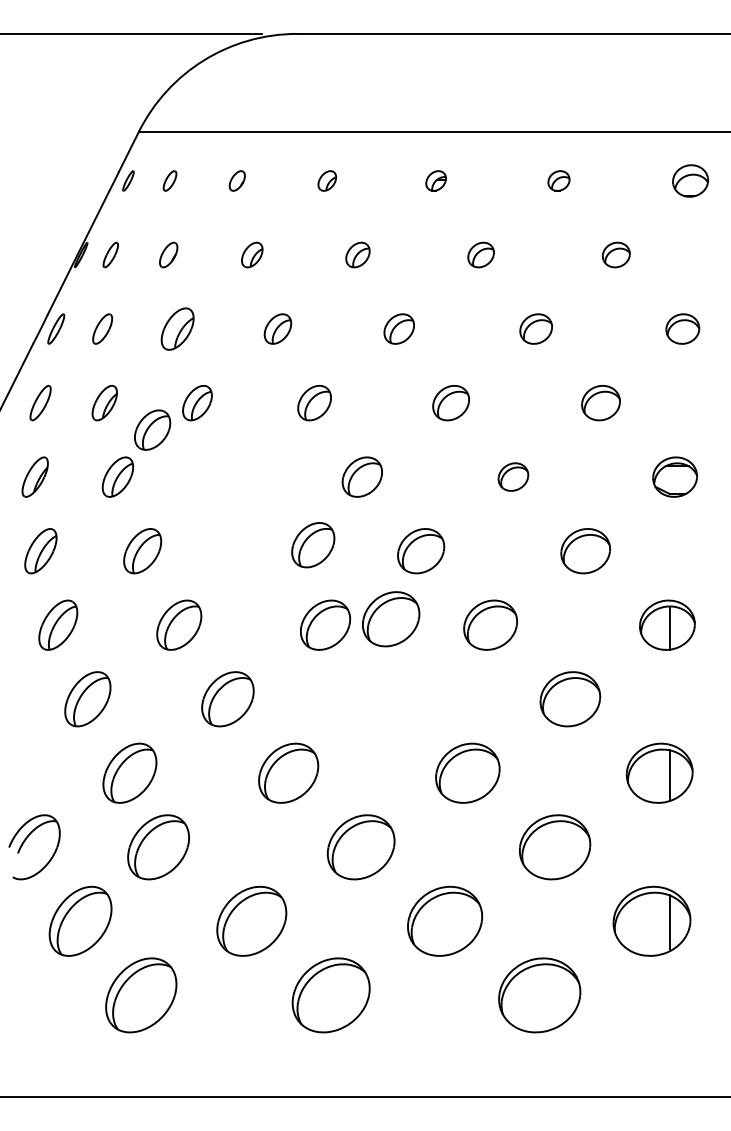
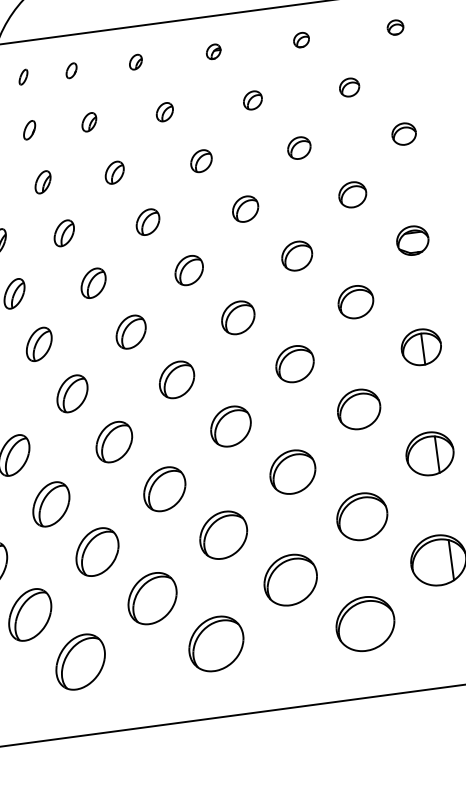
part: (690, 180) -> (395, 27), size x0.62
part: (177, 328) -> (42, 181), size x0.71
part: (152, 429) -> (93, 282), moved
part: (513, 476) -> (297, 255), size x1.43
part: (313, 545) -> (131, 332), moved
part: (391, 619) -> (231, 426), moved
part: (158, 847) -> (97, 552), moved

